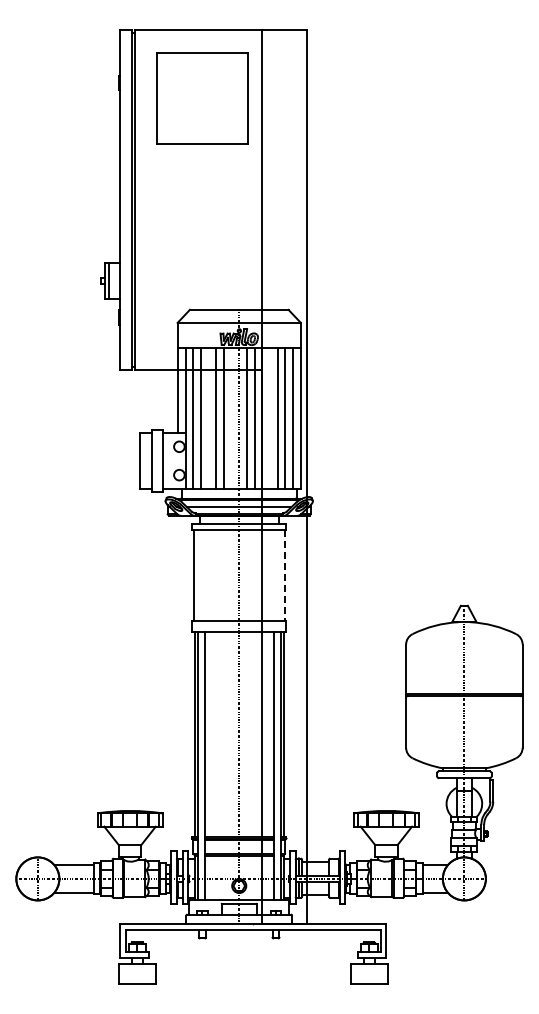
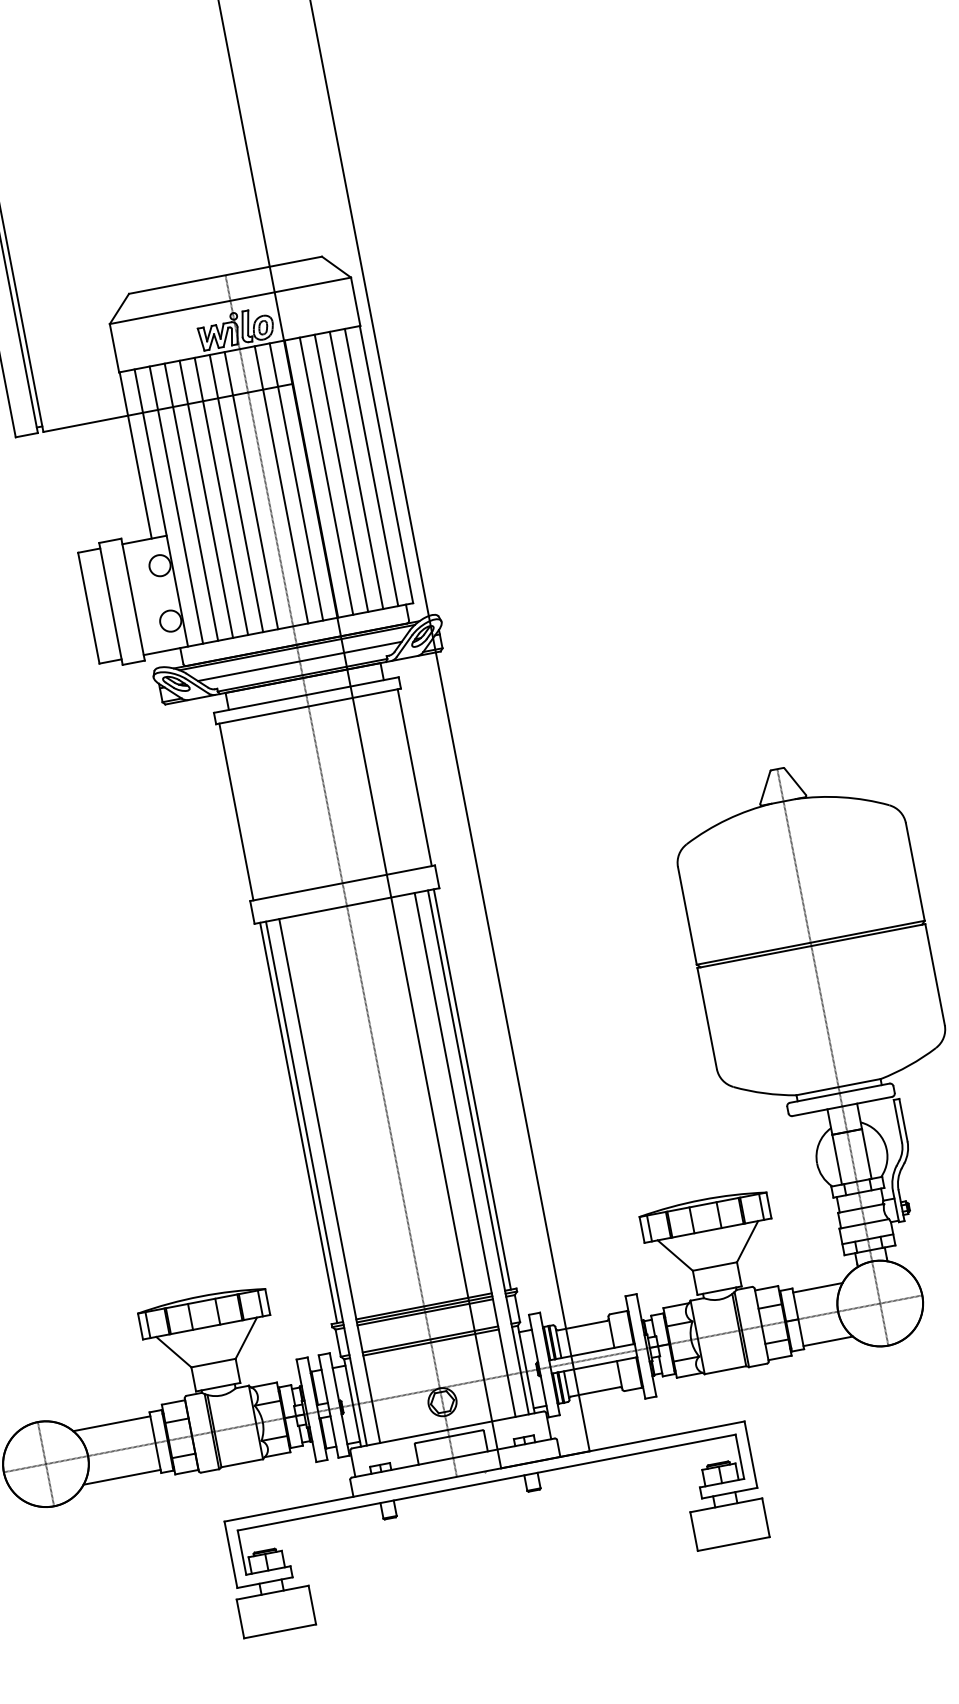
line: (208, 418) -> (206, 499), added
line: (231, 418) -> (251, 490), added
line: (269, 418) -> (325, 476), added
line: (284, 575) -> (414, 777), dashed -> solid

